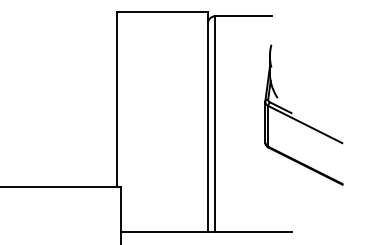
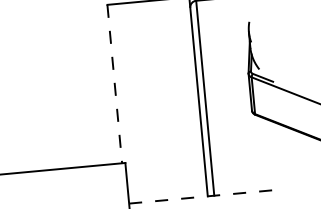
line: (117, 99) -> (114, 84), solid -> dashed
line: (206, 232) -> (206, 196), solid -> dashed

